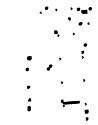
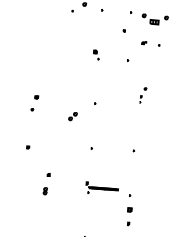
part: (84, 50) -> (143, 94), size x0.6
part: (28, 63) -> (34, 102), size x0.6
part: (29, 104) -> (47, 183), moved

